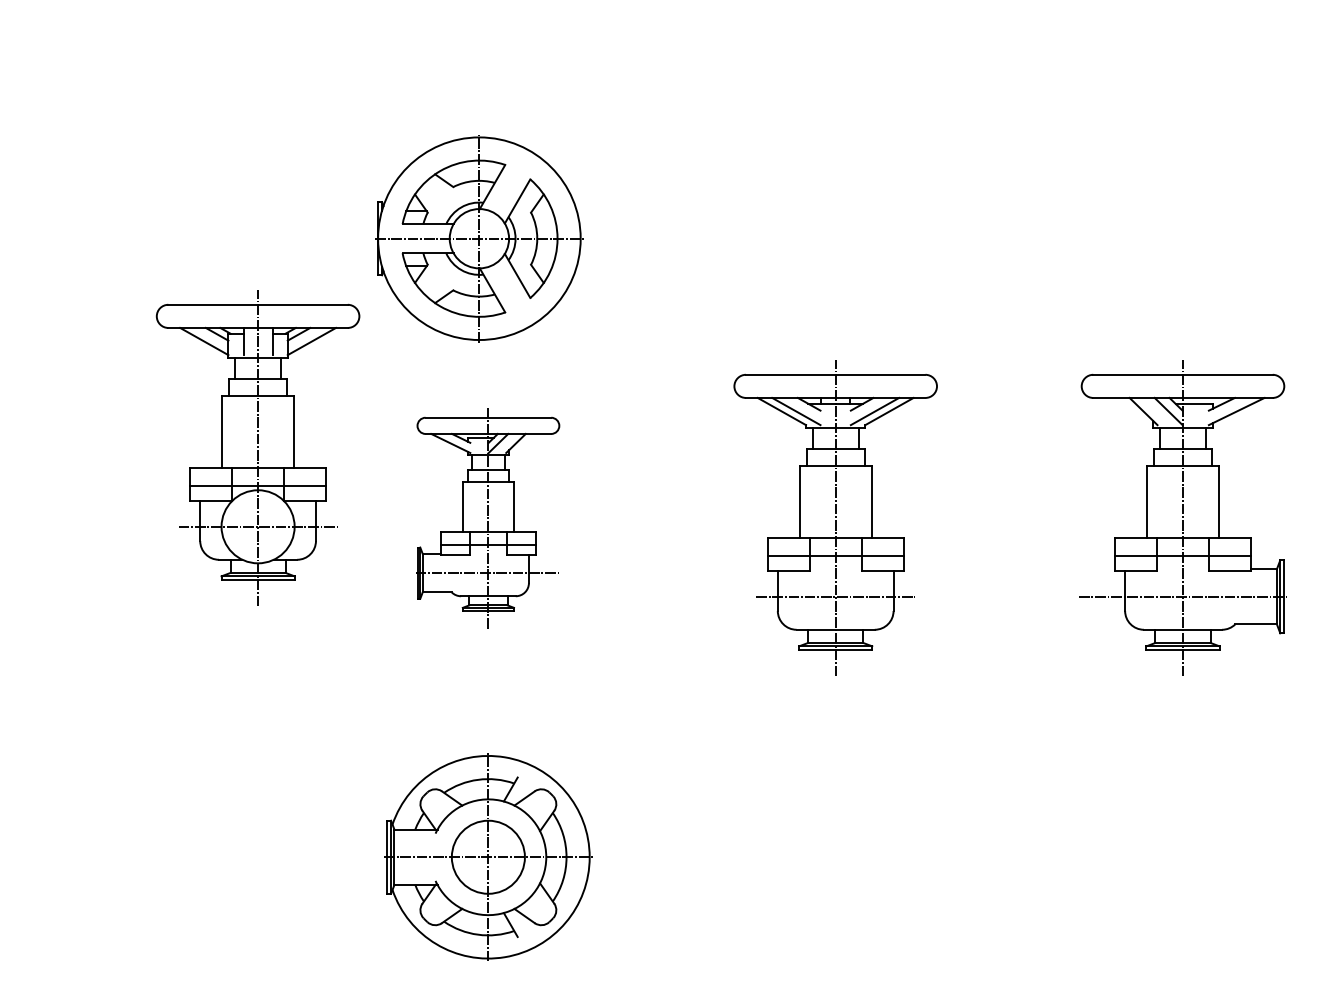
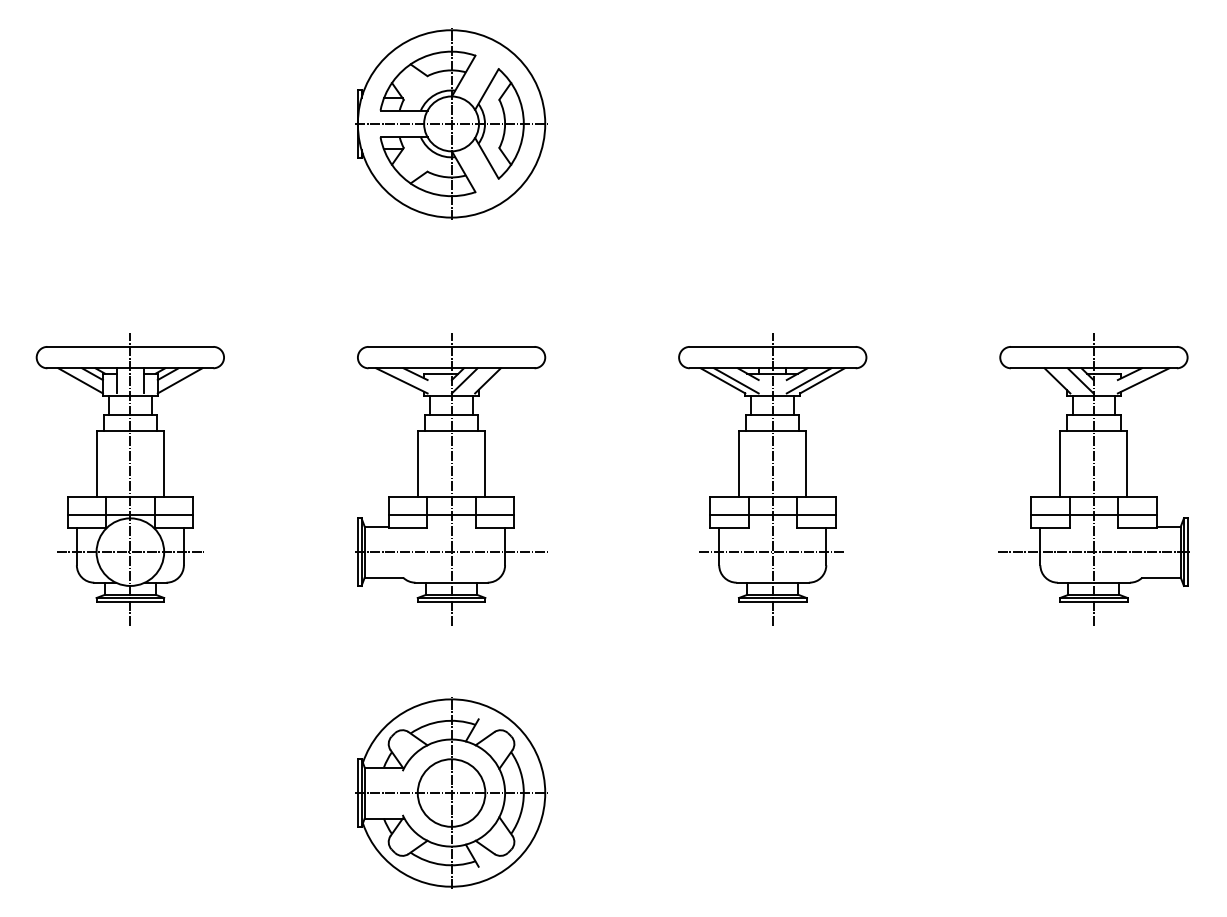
part: (479, 238) -> (451, 123), moved
part: (257, 447) -> (129, 478), moved
part: (488, 517) -> (451, 478), size x1.43

